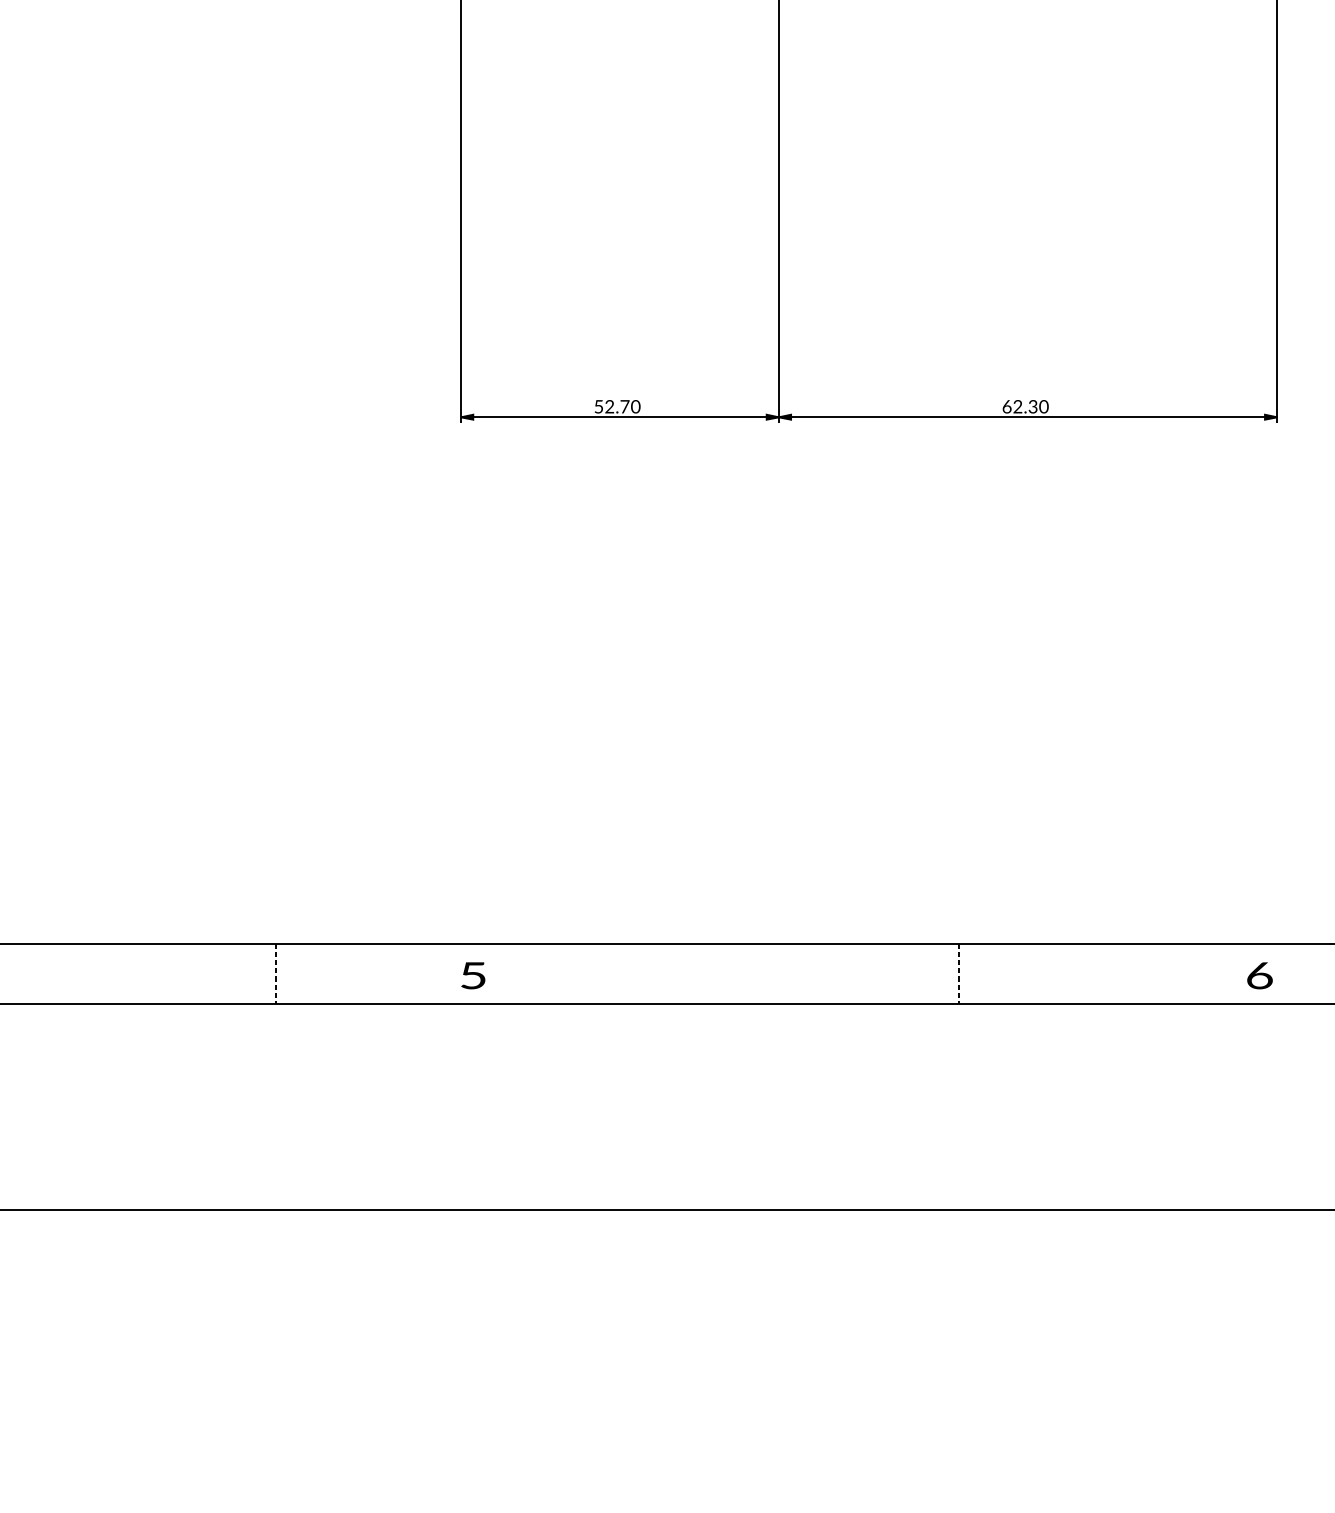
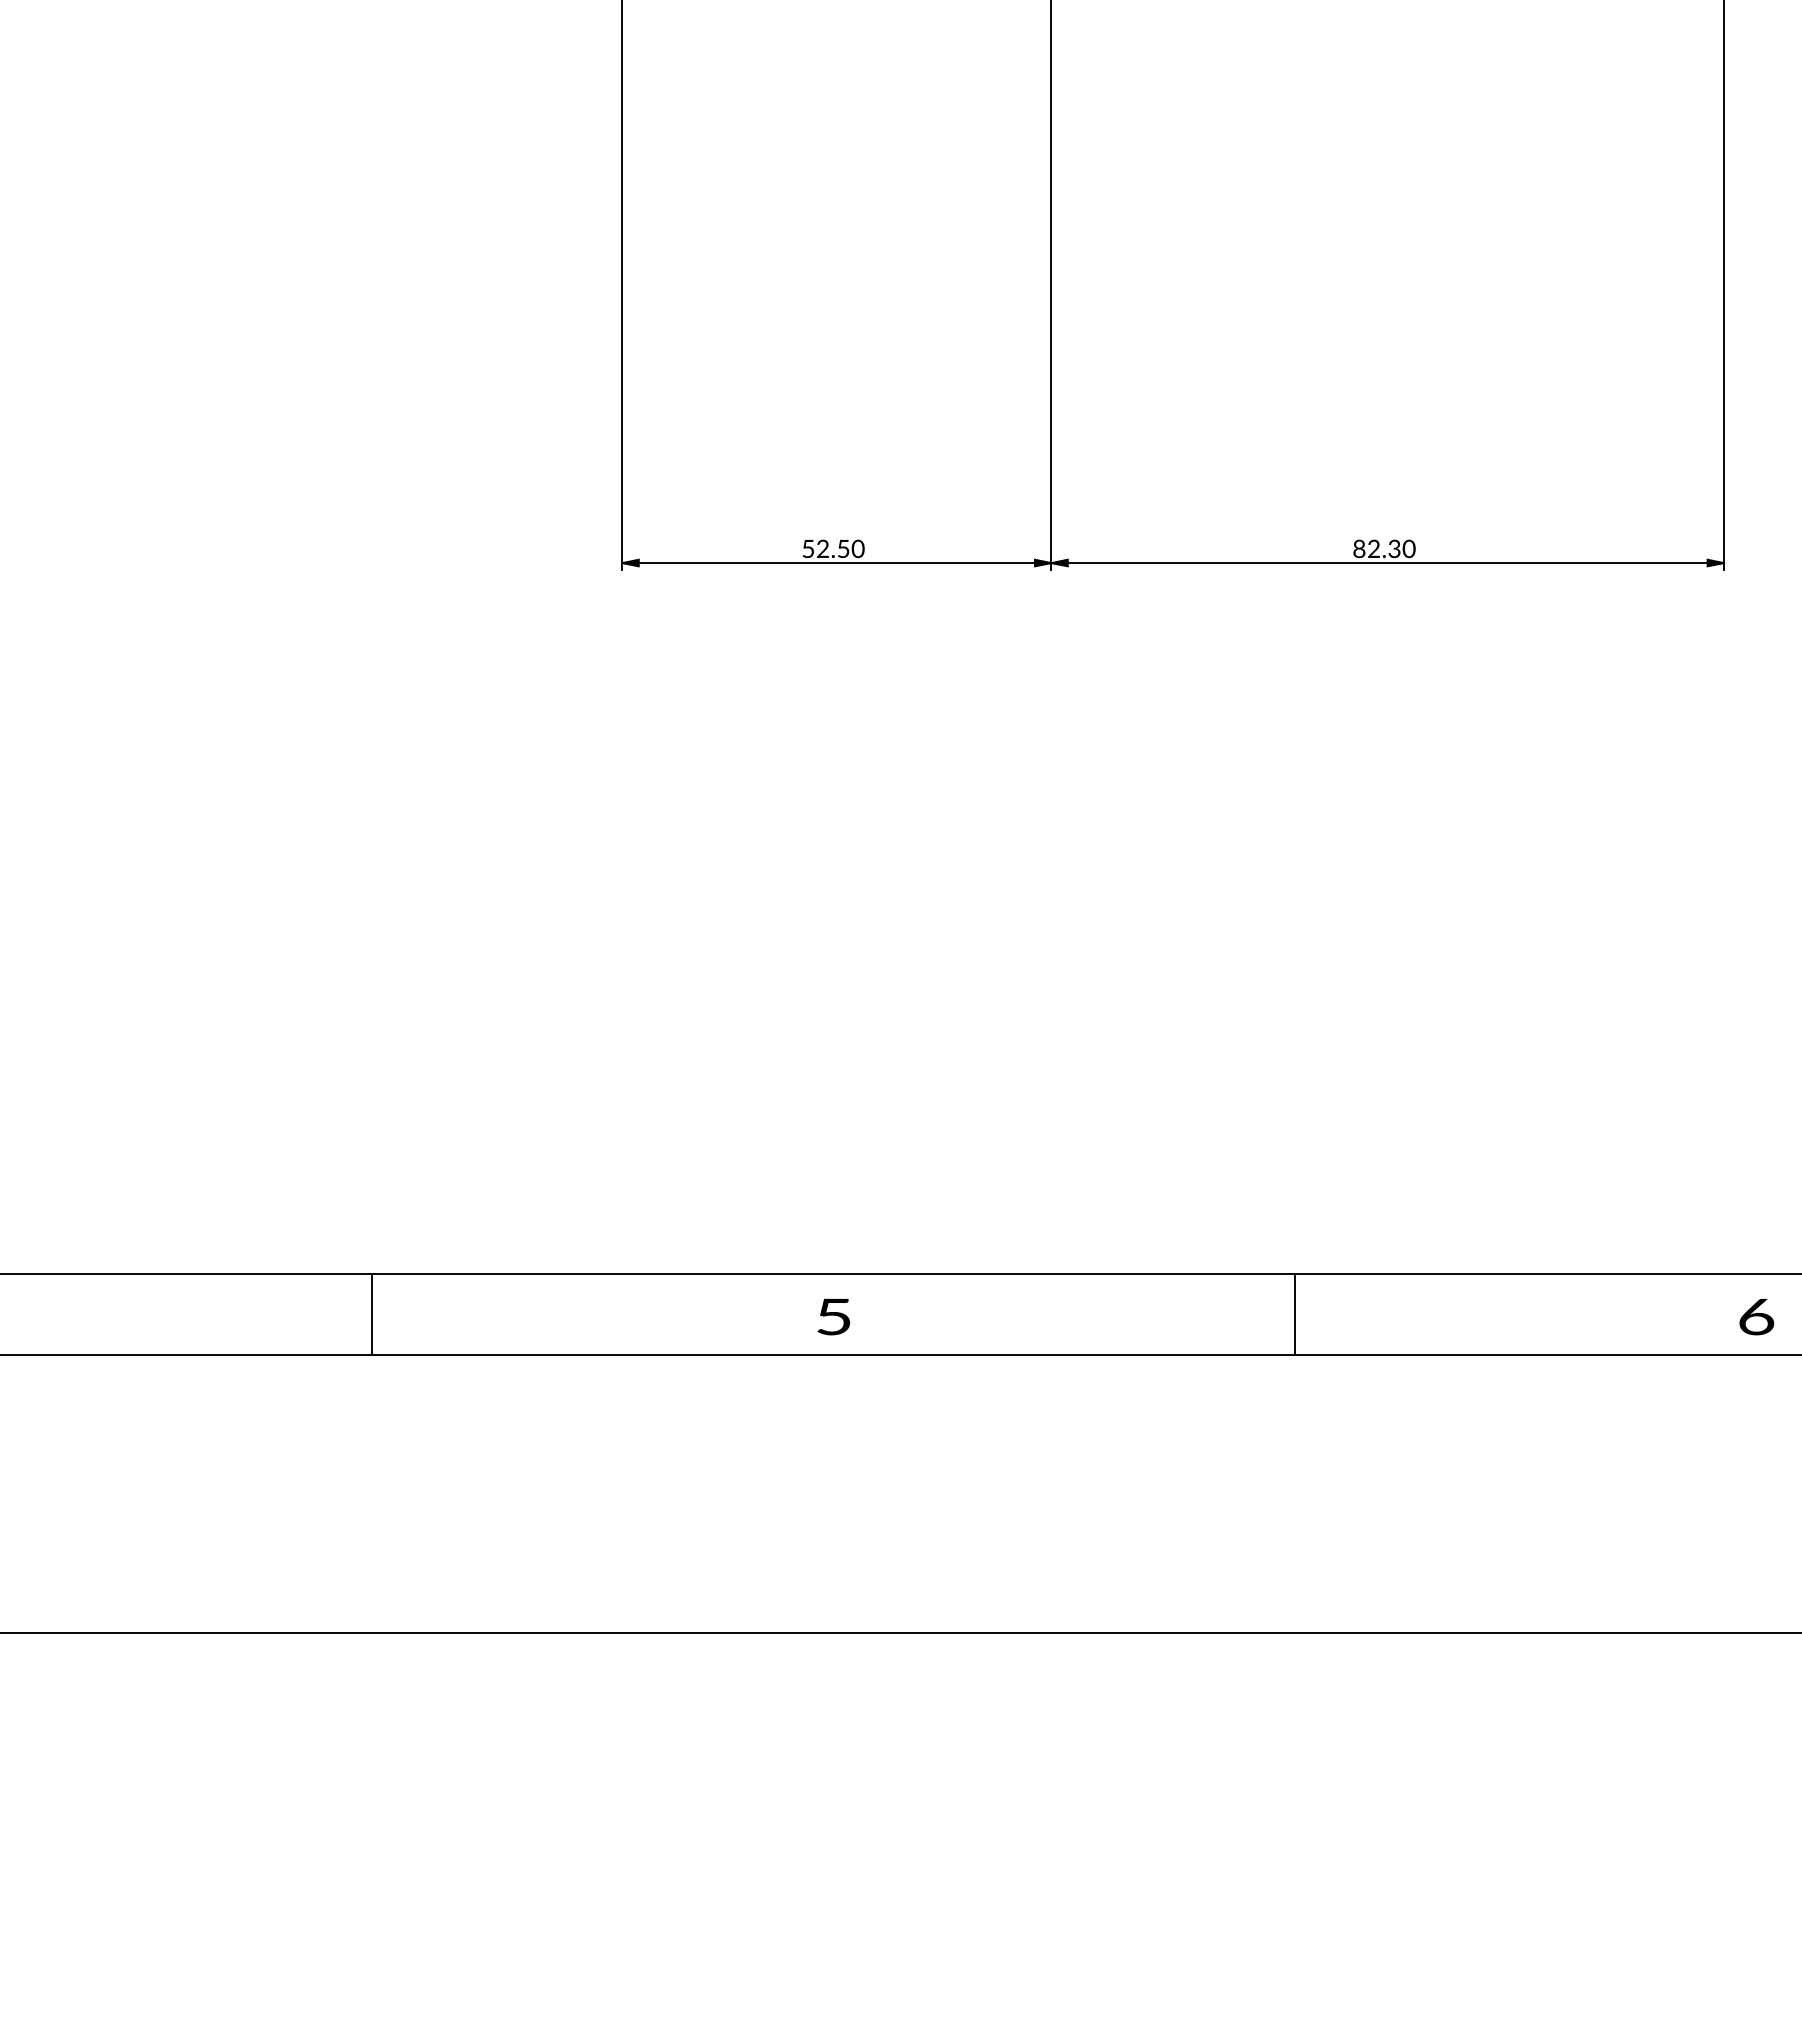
text: (624, 406) -> (843, 548), 52.70 -> 52.50
text: (1007, 406) -> (1359, 548), 62.30 -> 82.30
line: (275, 973) -> (372, 1314), dashed -> solid
line: (959, 973) -> (1294, 1314), dashed -> solid
text: (473, 976) -> (833, 1317), moved
text: (1259, 976) -> (1756, 1317), moved

